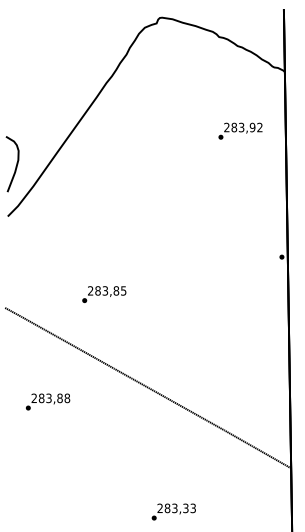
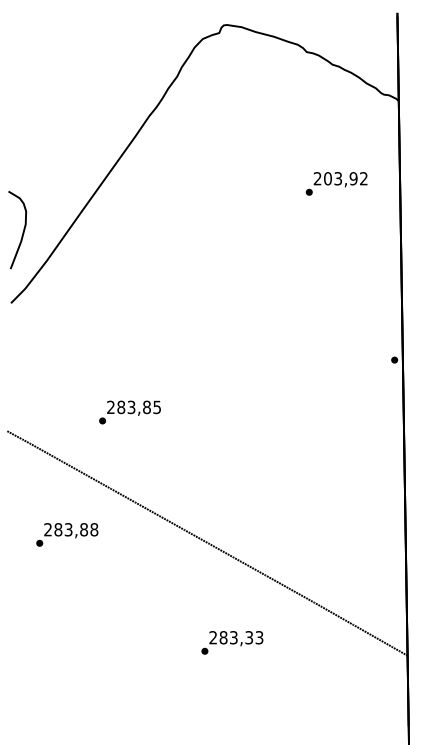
text: (233, 127) -> (327, 178), 283,92 -> 203,92
text: (103, 294) -> (129, 412), moved
text: (48, 401) -> (67, 534), moved
text: (173, 511) -> (232, 642), moved

